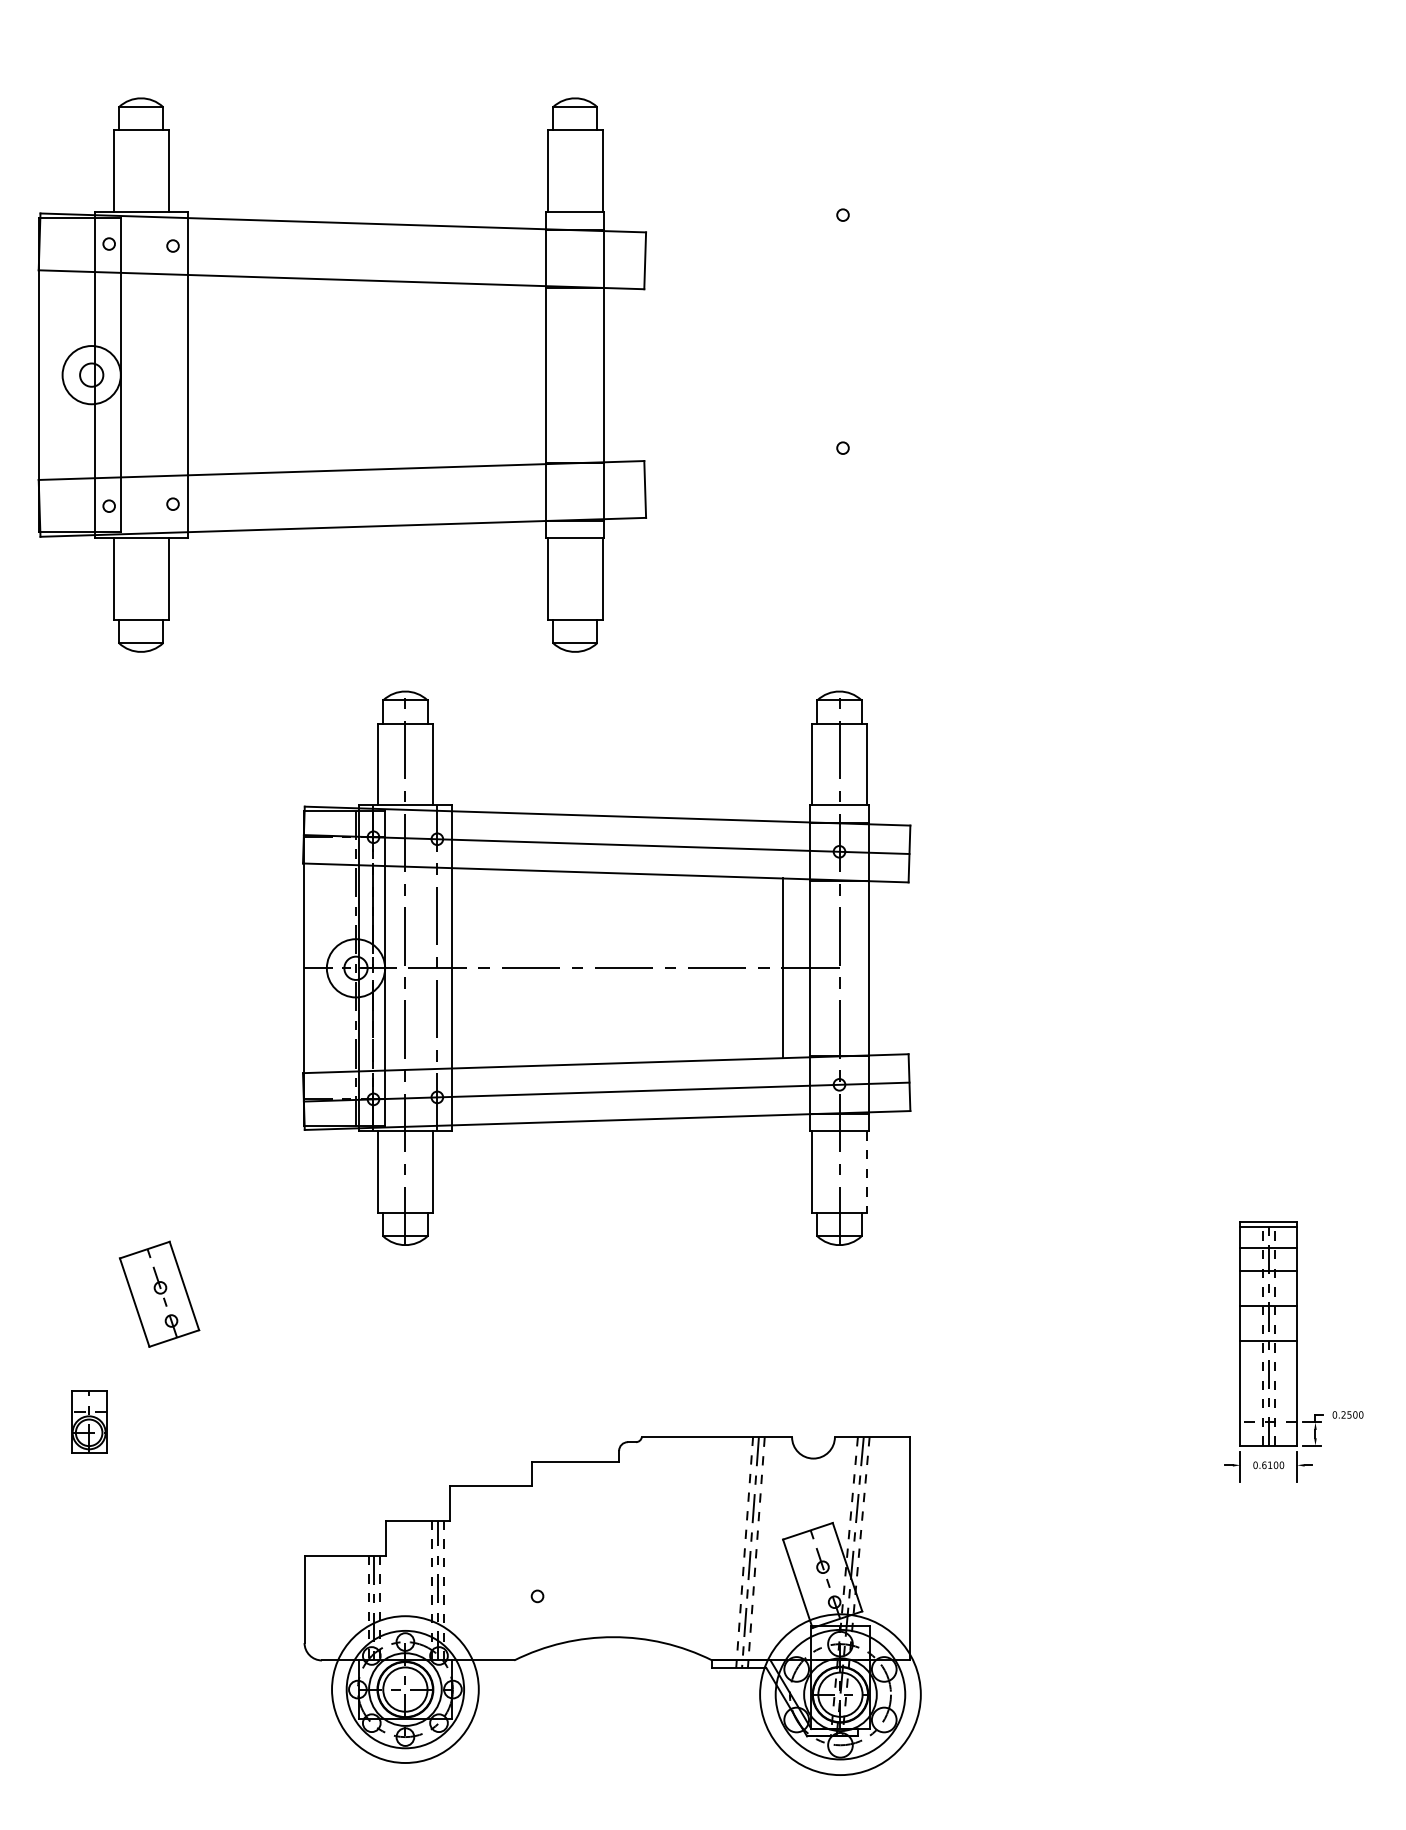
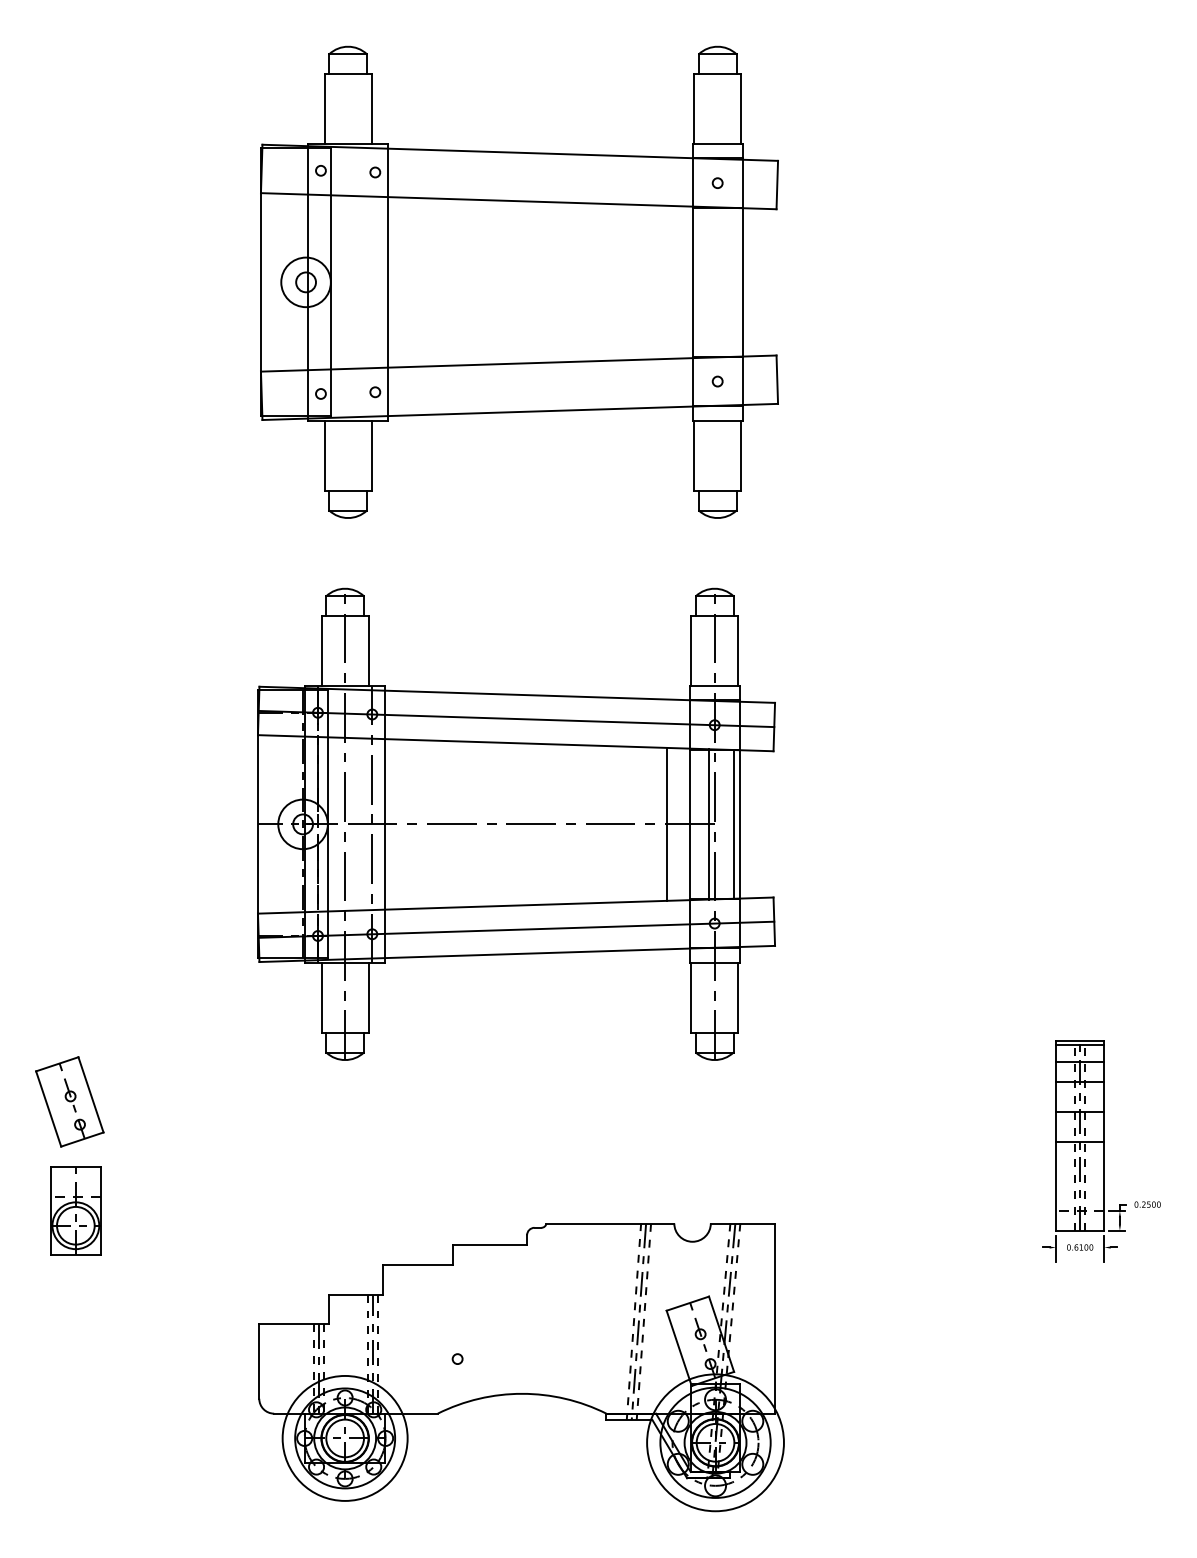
part: (342, 374) -> (519, 281), moved
line: (833, 968) -> (709, 824), added
line: (862, 968) -> (734, 824), added
line: (867, 1171) -> (738, 997), dashed -> solid
part: (159, 1293) -> (69, 1101), moved
part: (88, 1421) -> (75, 1210), size x1.67

